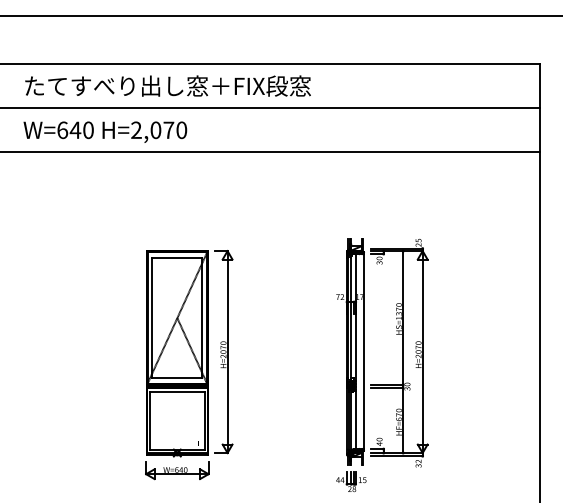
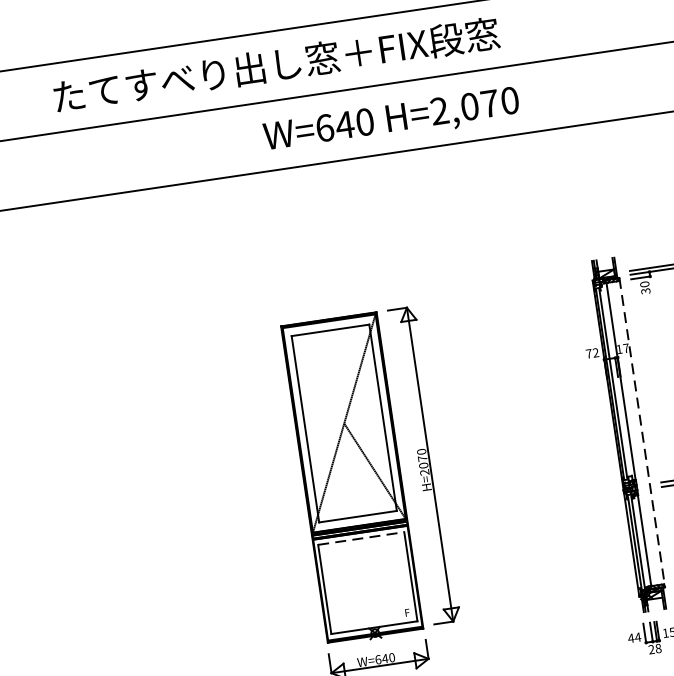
text: (105, 131) -> (391, 120), moved
line: (364, 351) -> (642, 432), solid -> dashed
line: (177, 392) -> (361, 539), solid -> dashed

